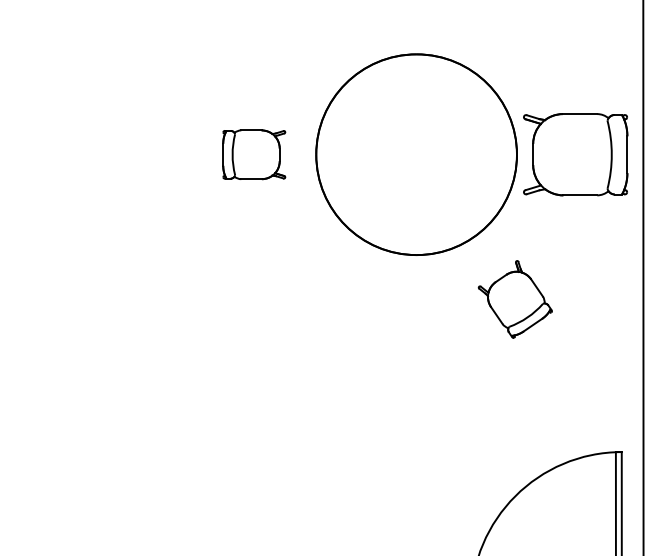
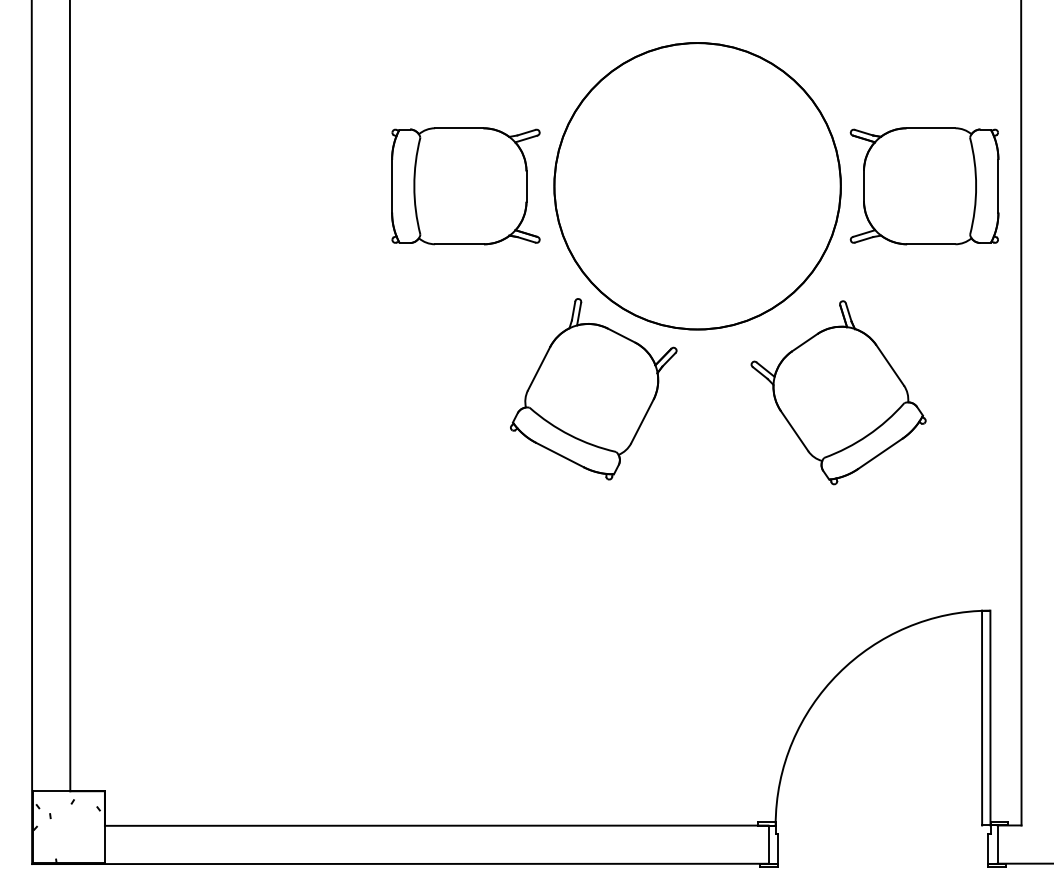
part: (253, 154) -> (465, 186), size x1.67
part: (343, 297) -> (593, 389), added
part: (515, 299) -> (838, 392), size x1.67

